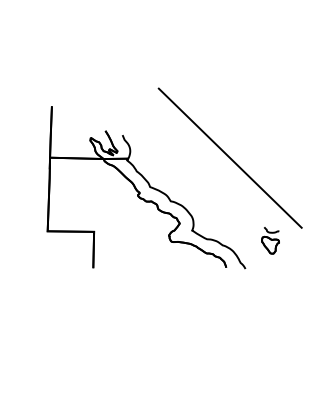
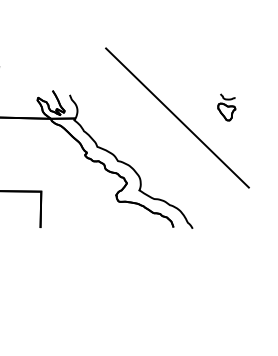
part: (270, 240) -> (226, 107), moved

